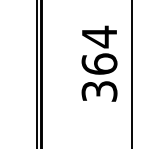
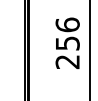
text: (99, 62) -> (67, 42), 364 -> 256

